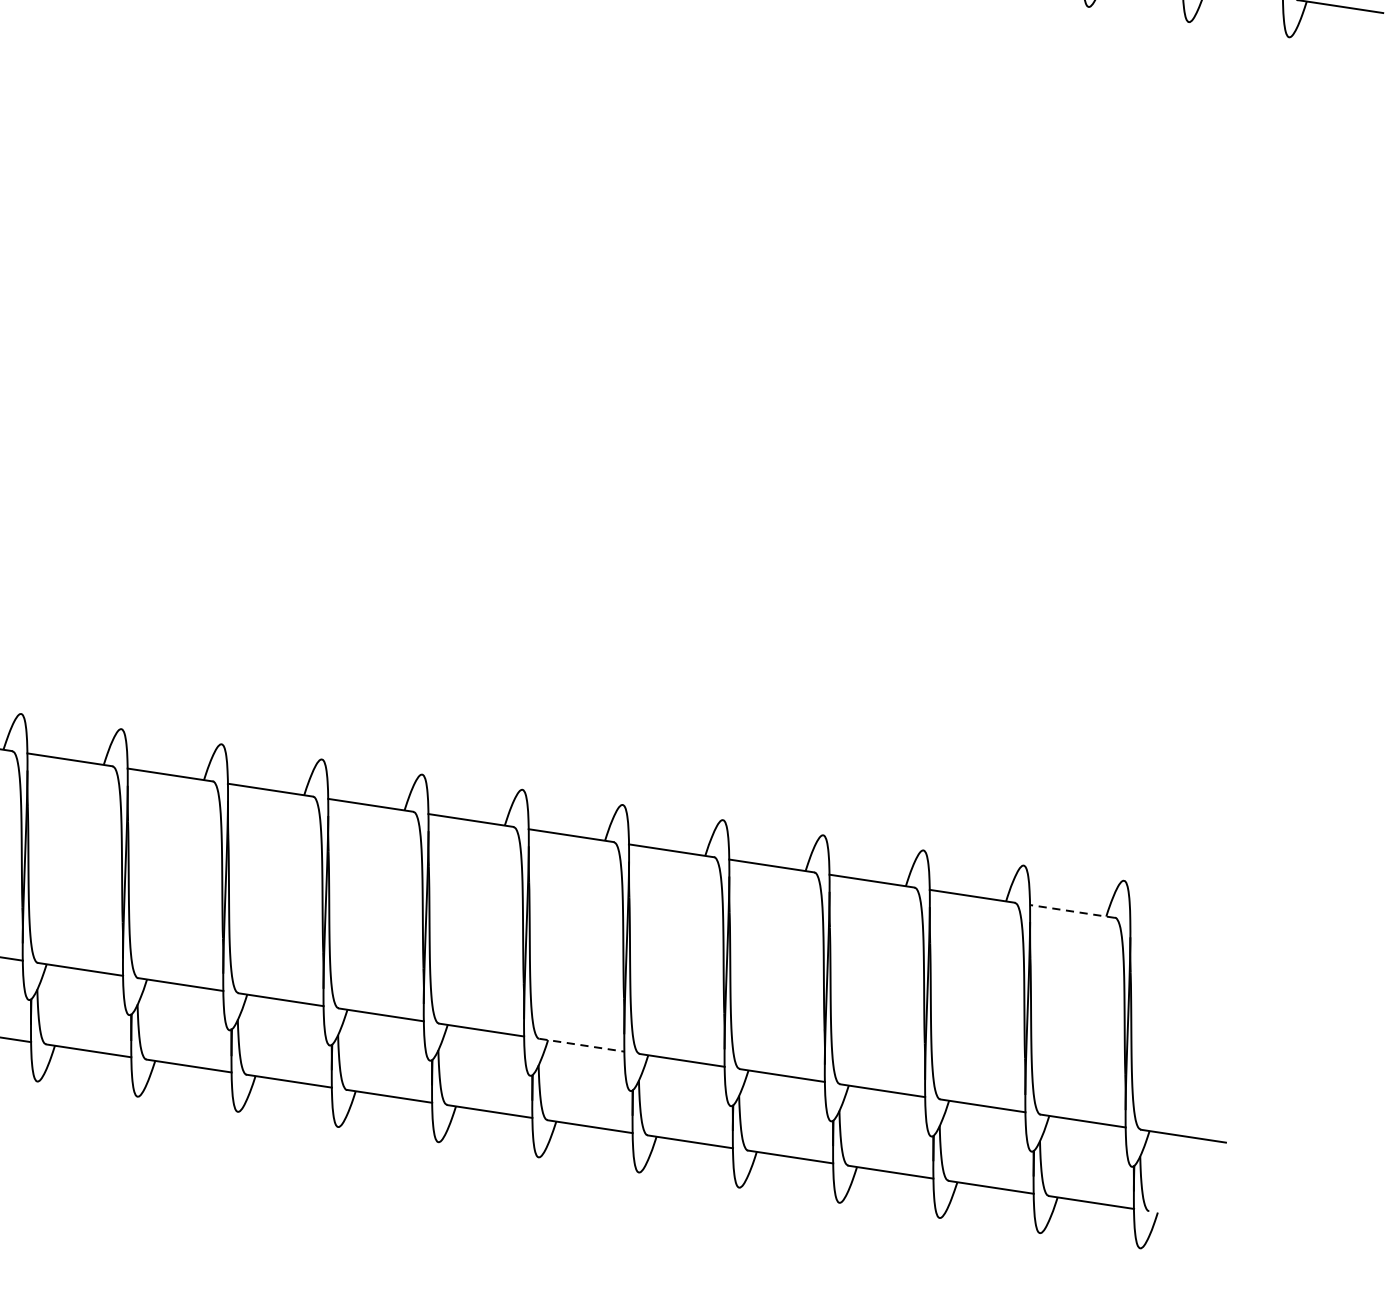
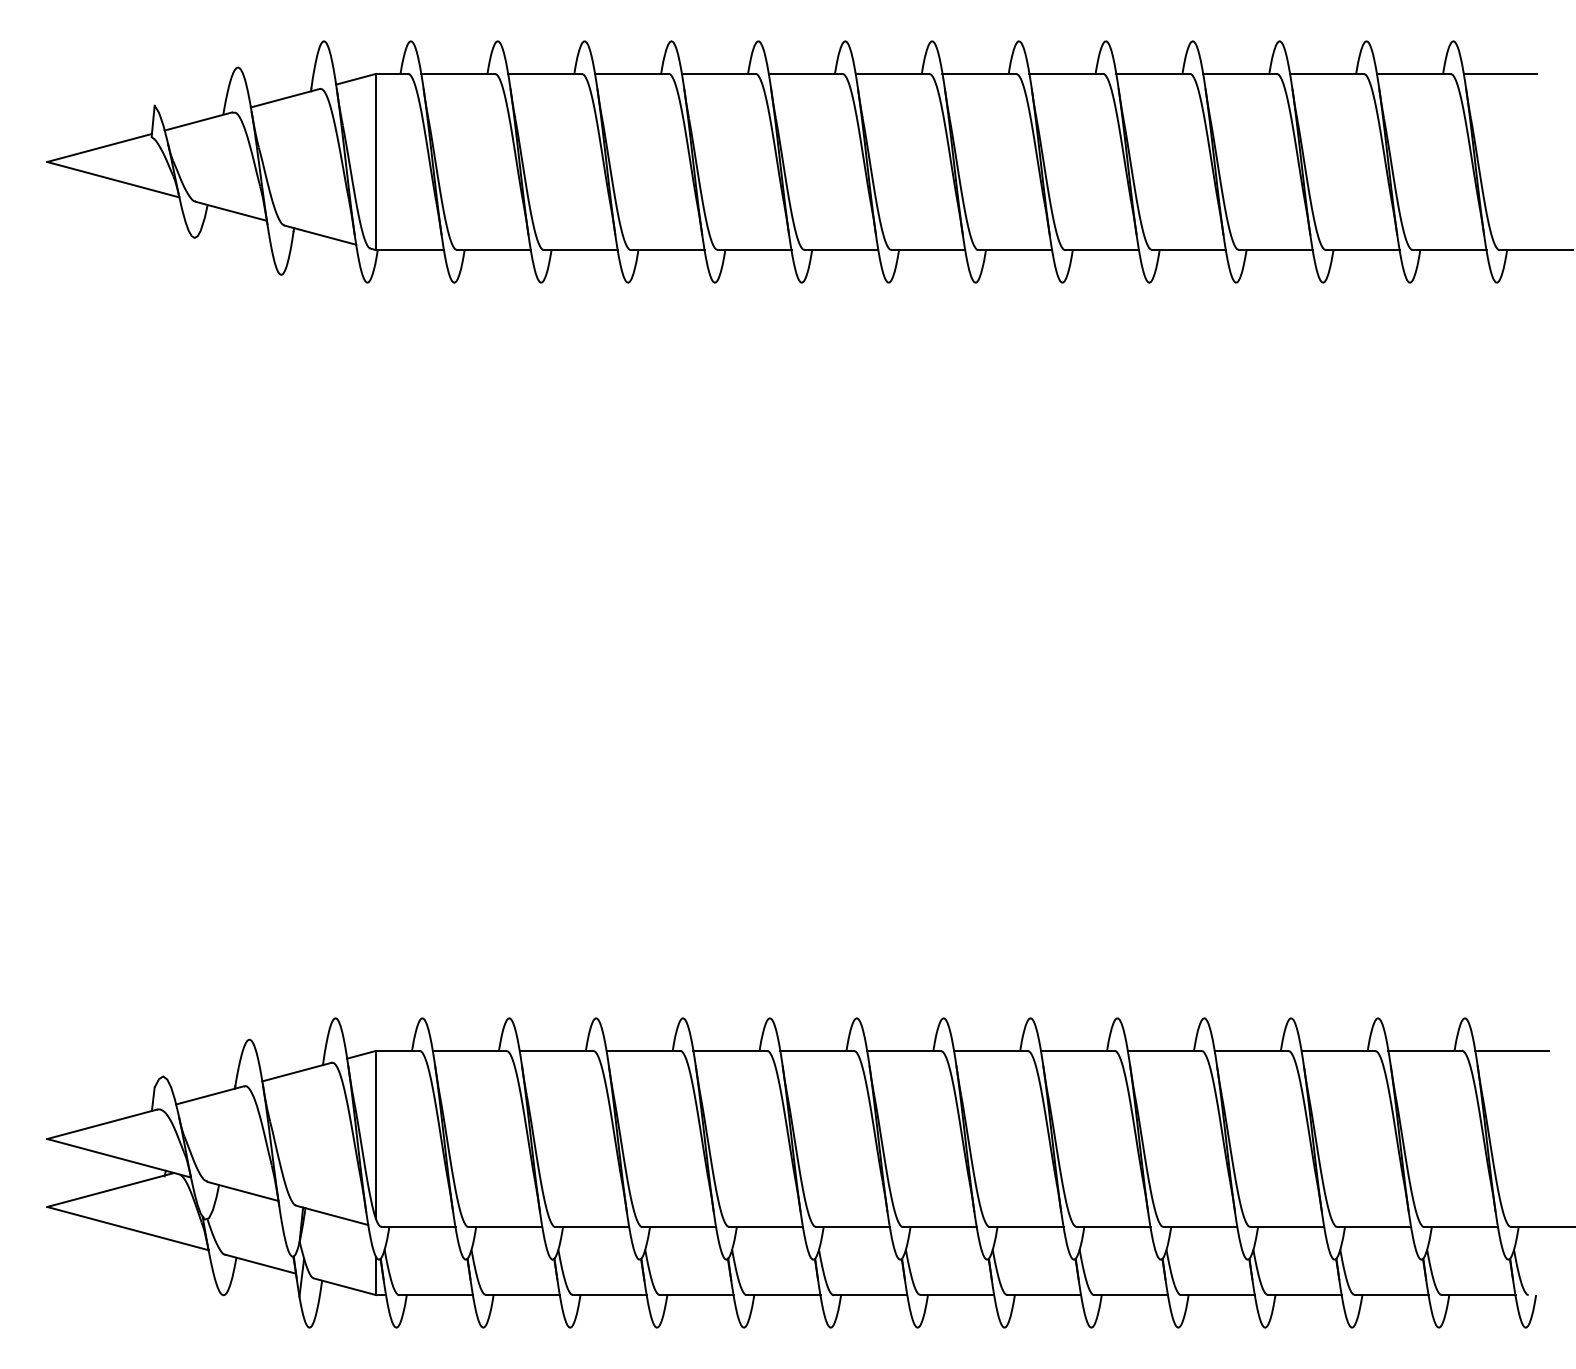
line: (1072, 910) -> (1425, 1050), dashed -> solid
line: (1172, 926) -> (1511, 1050), added
line: (581, 1045) -> (1026, 1227), dashed -> solid

